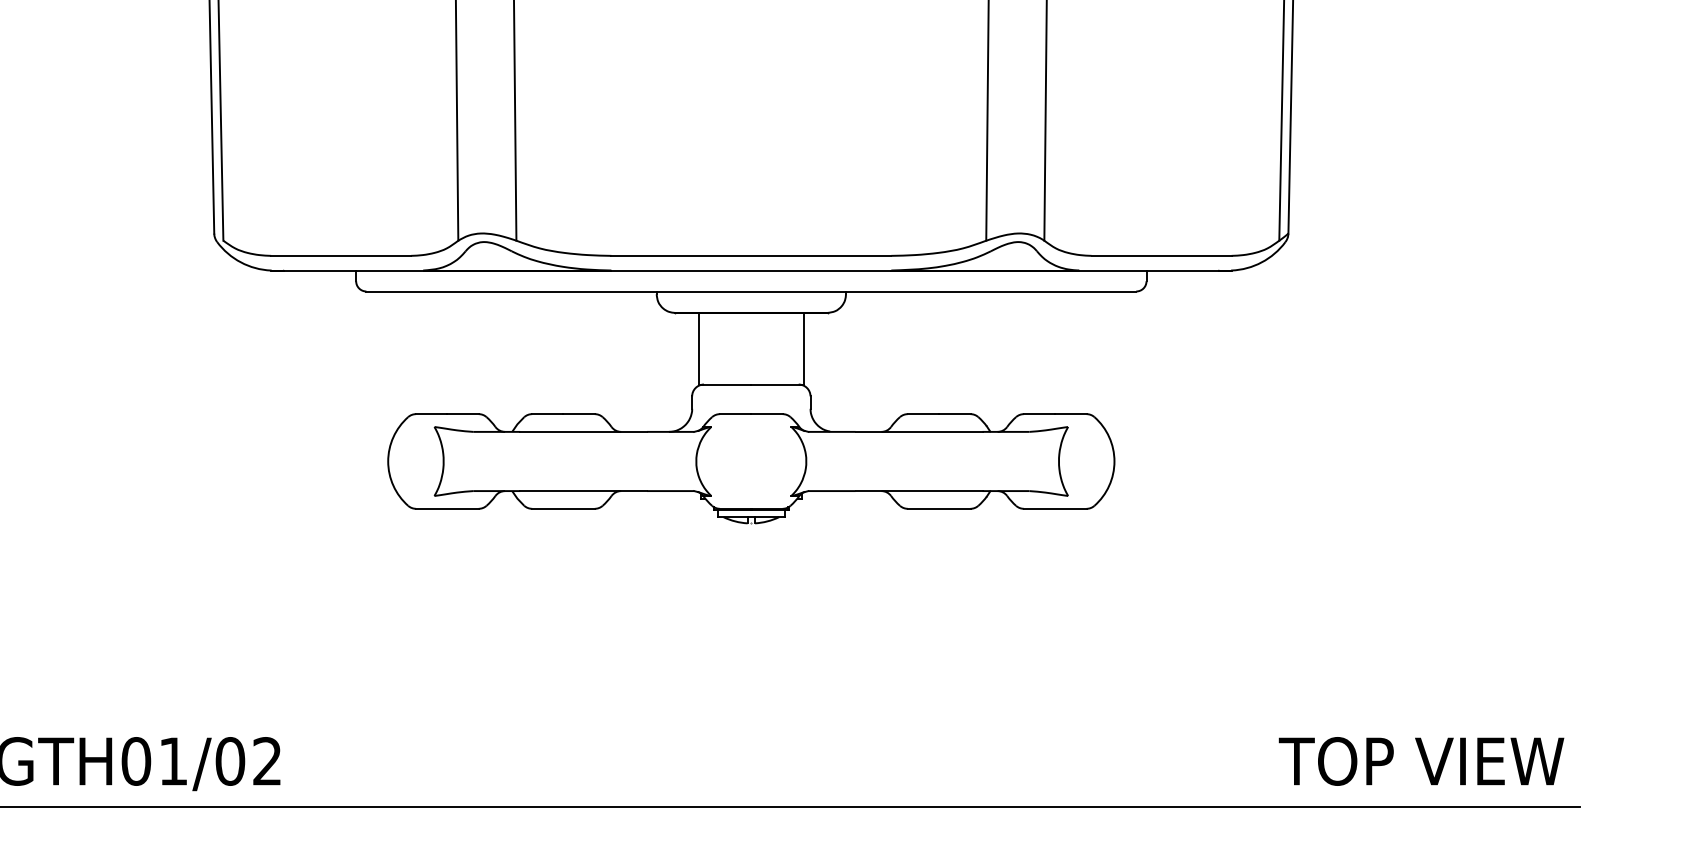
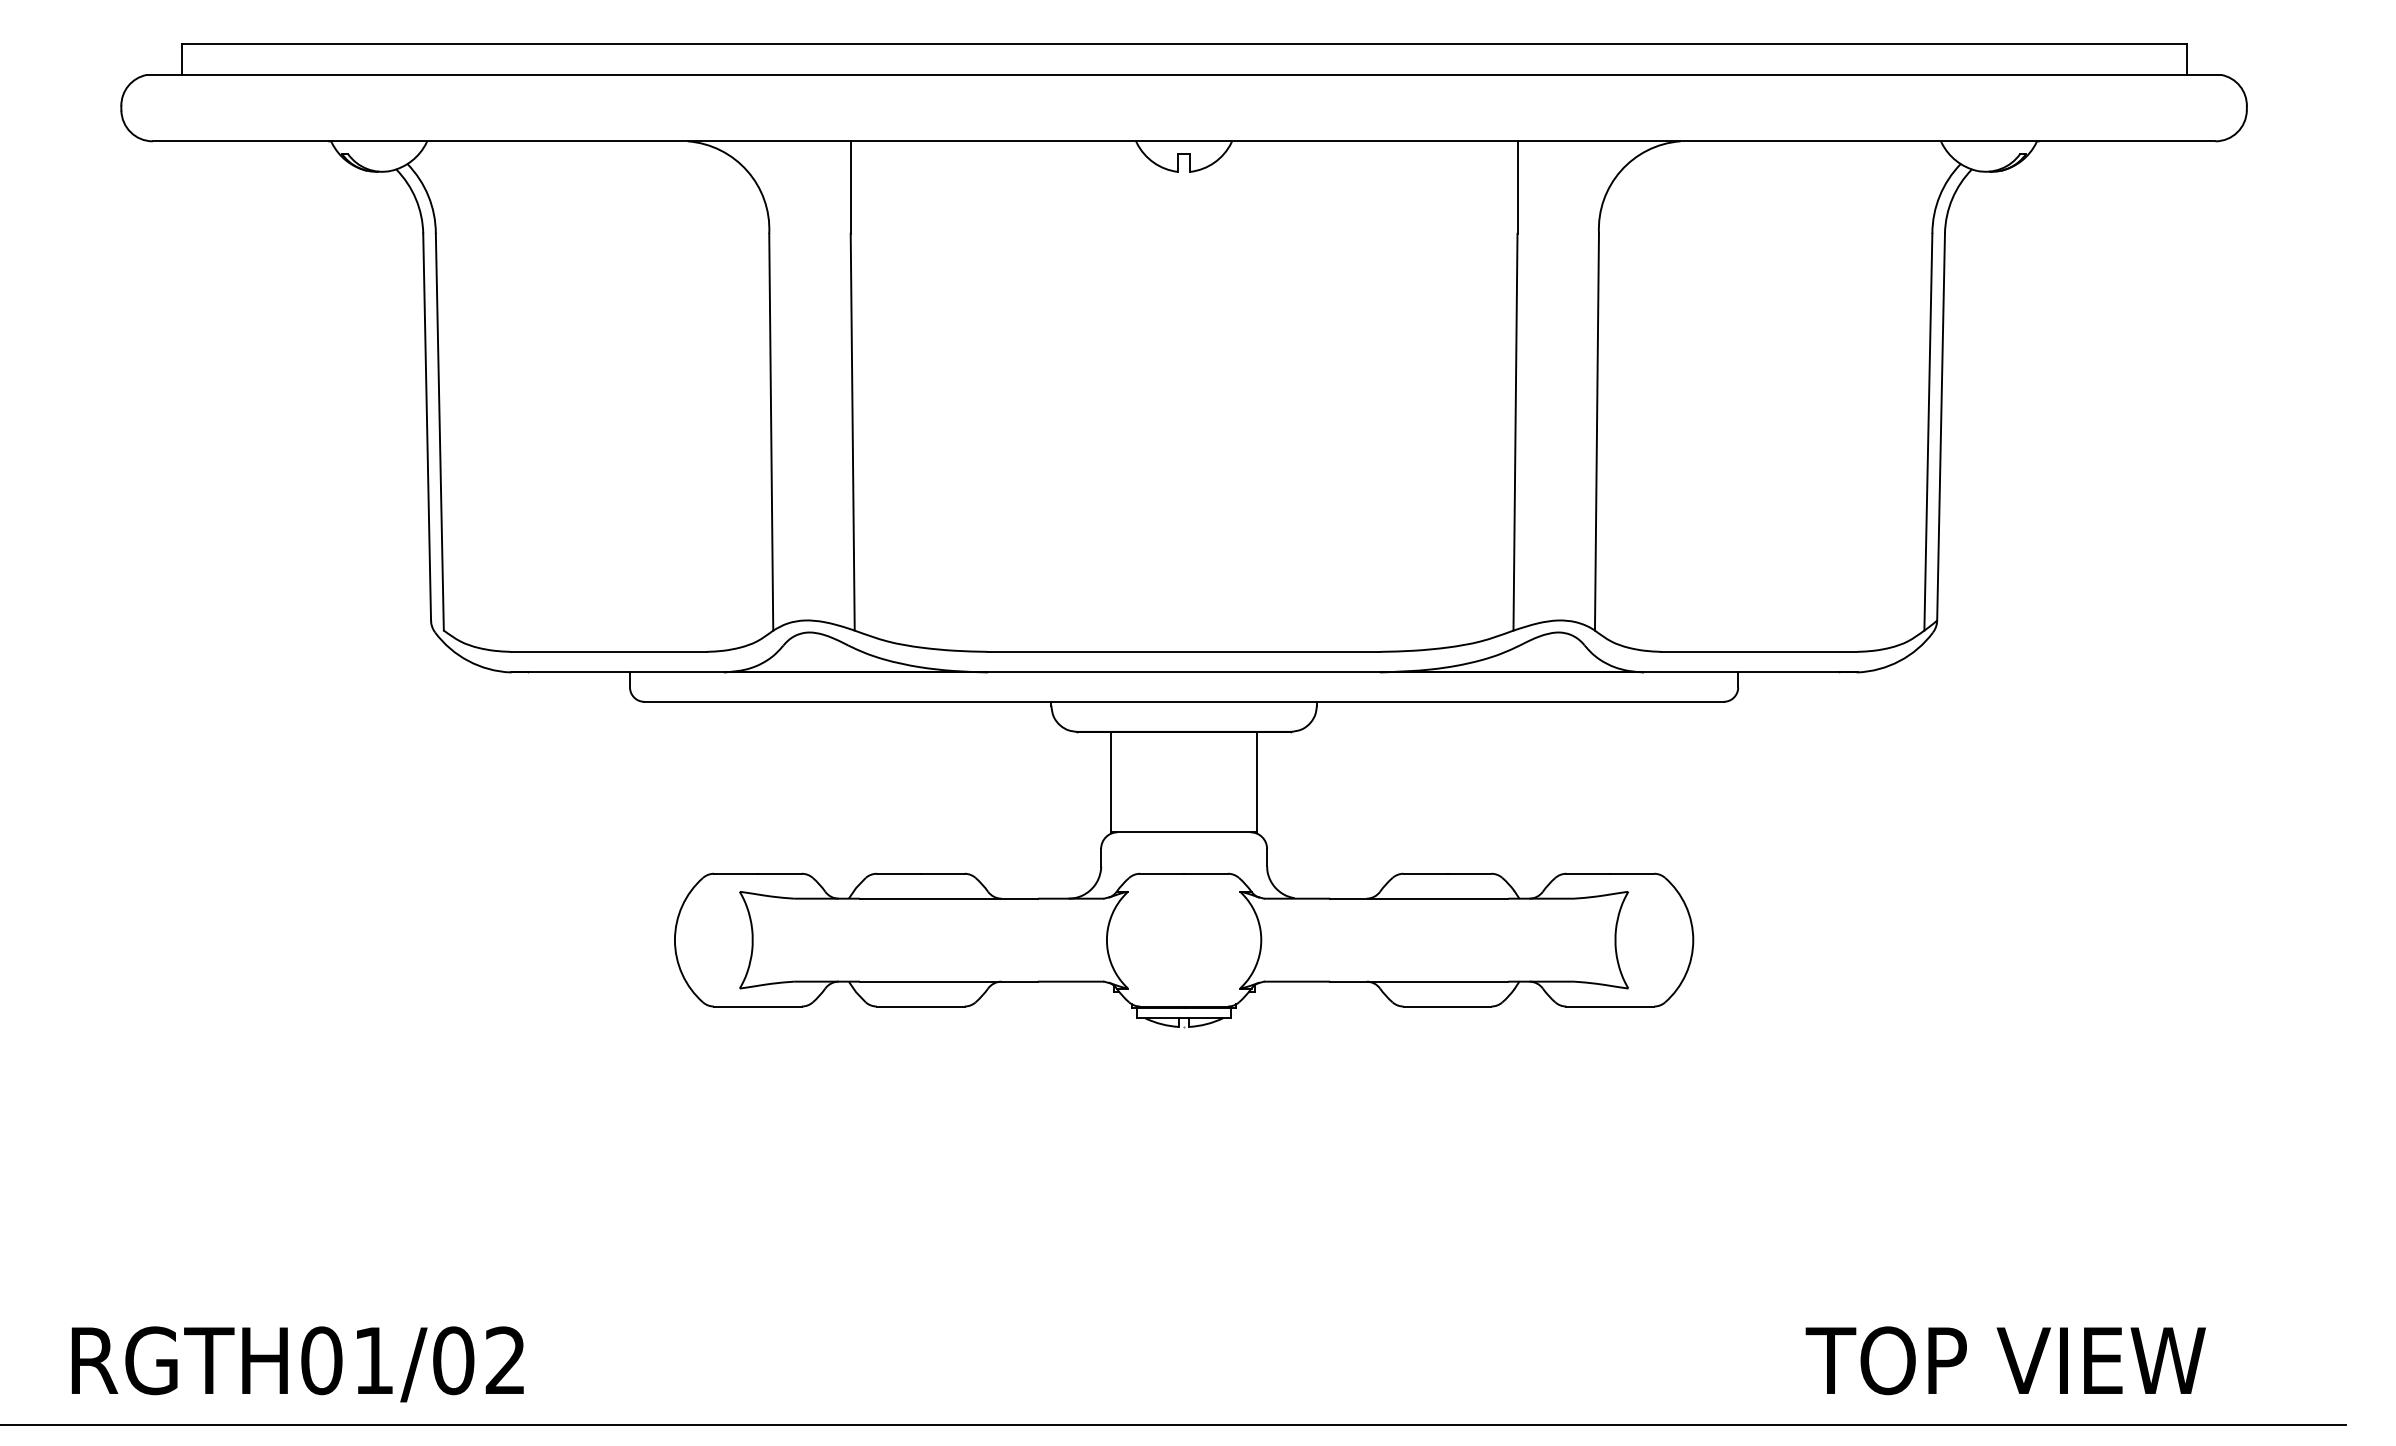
text: (1421, 761) -> (2005, 1360), moved

